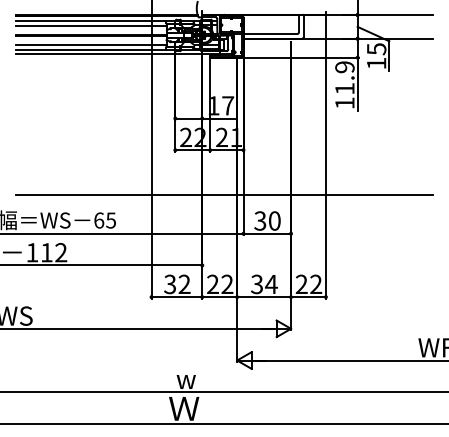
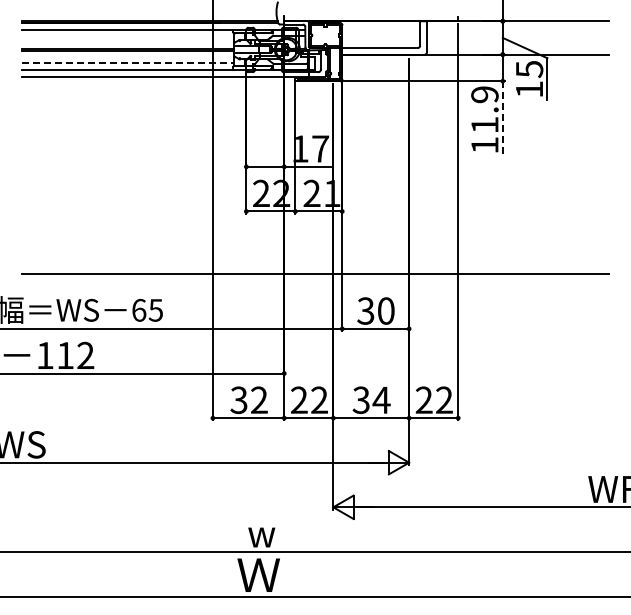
line: (91, 26) -> (128, 37), removed
line: (91, 44) -> (128, 62), solid -> dashed
line: (357, 84) -> (502, 119), solid -> dashed

